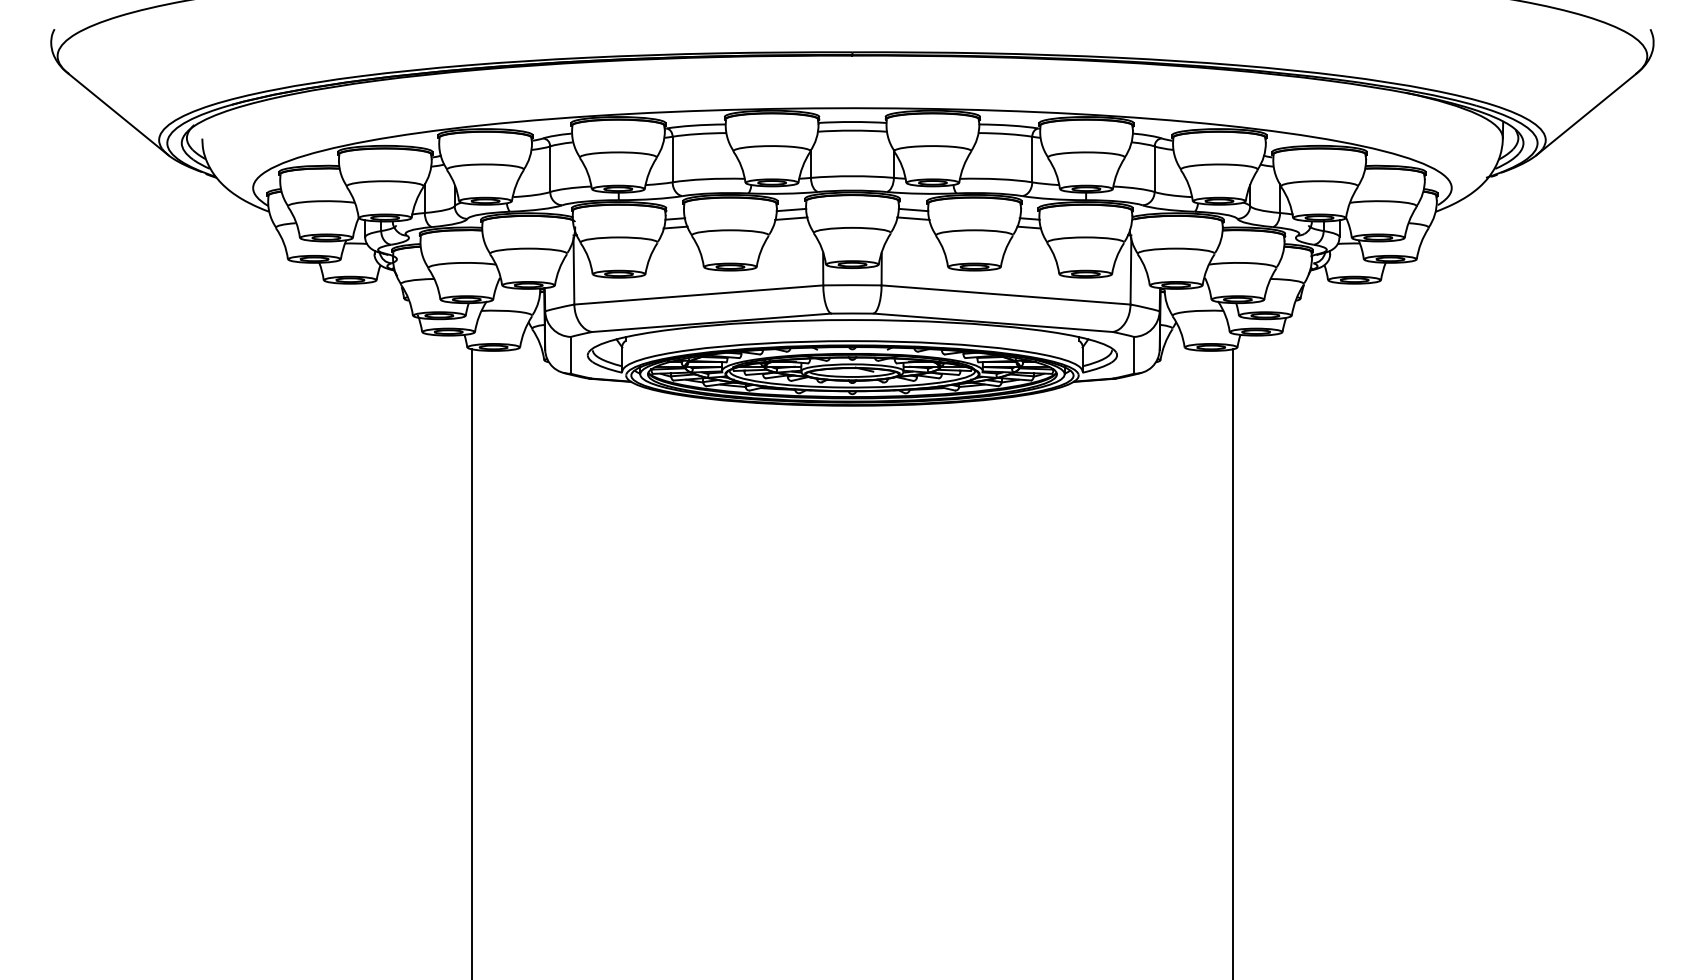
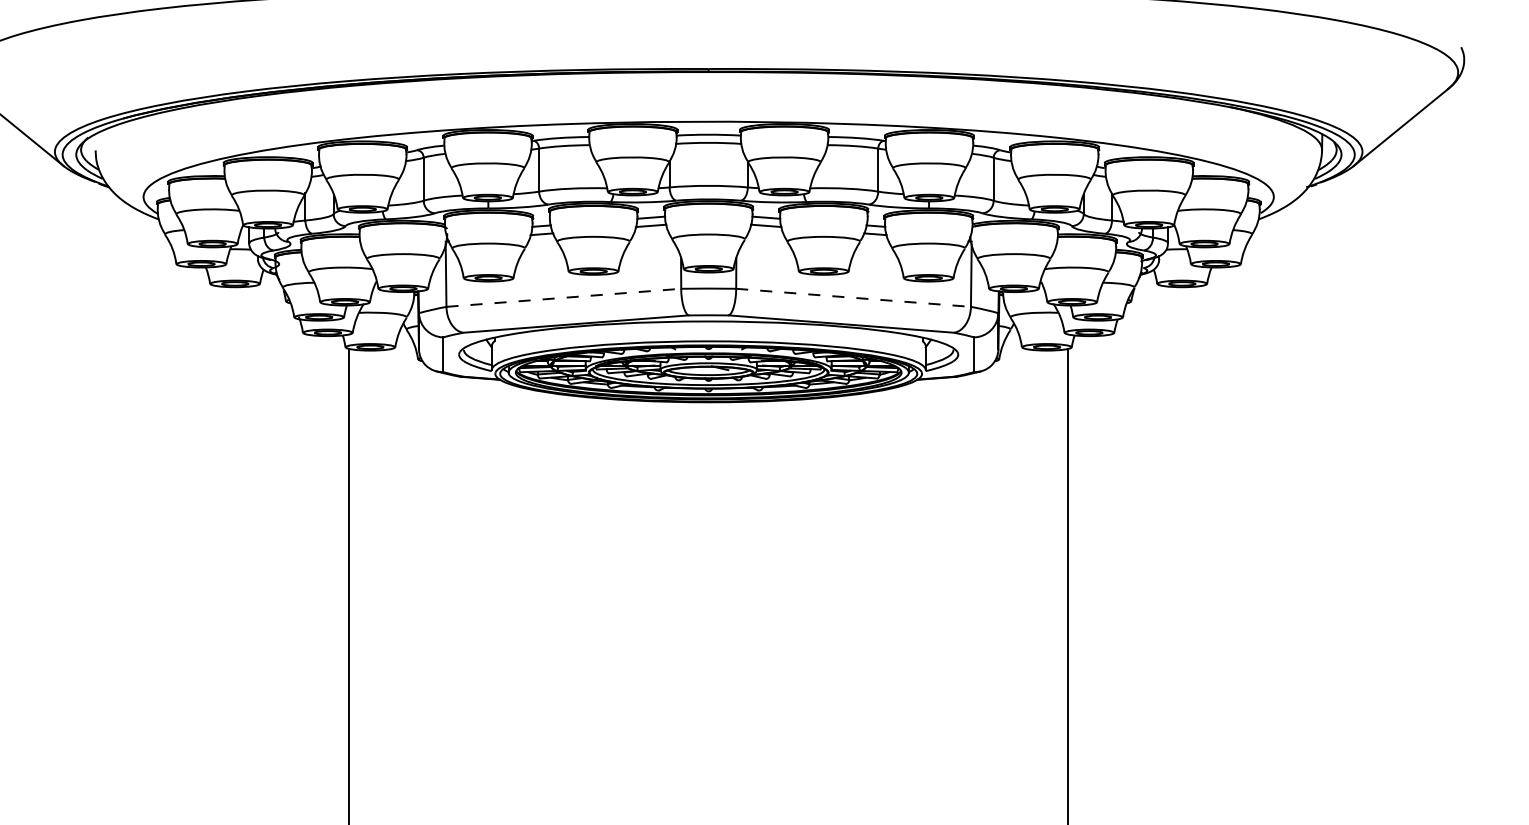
line: (698, 294) -> (563, 297), solid -> dashed
line: (1006, 294) -> (853, 297), solid -> dashed

